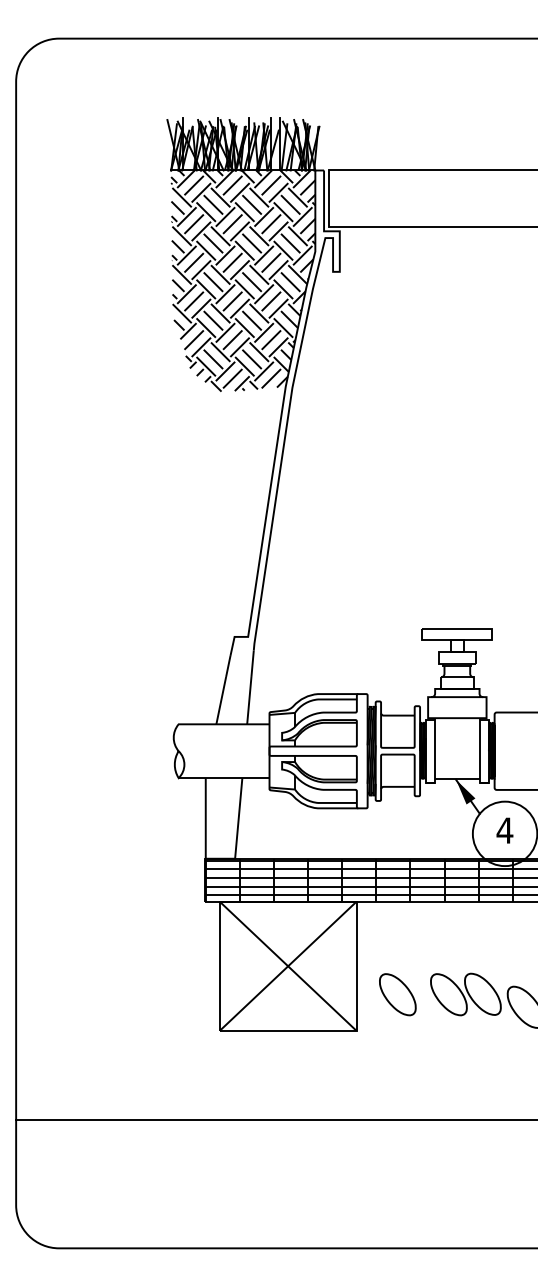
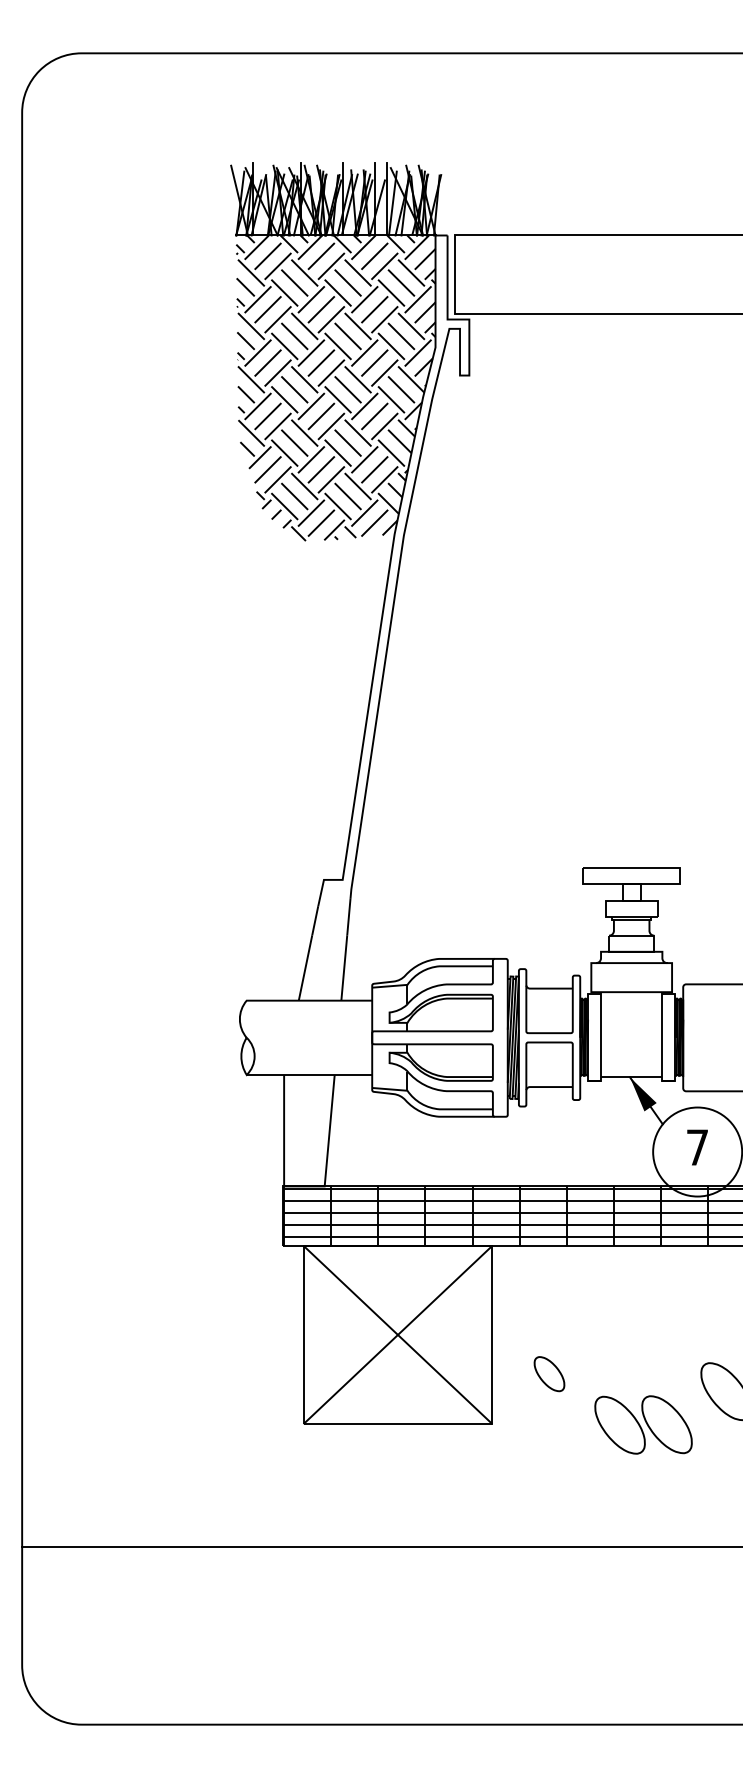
text: (504, 830) -> (697, 1147), 4 -> 7
part: (397, 994) -> (549, 1373), size x0.6
part: (465, 994) -> (643, 1424), moved

